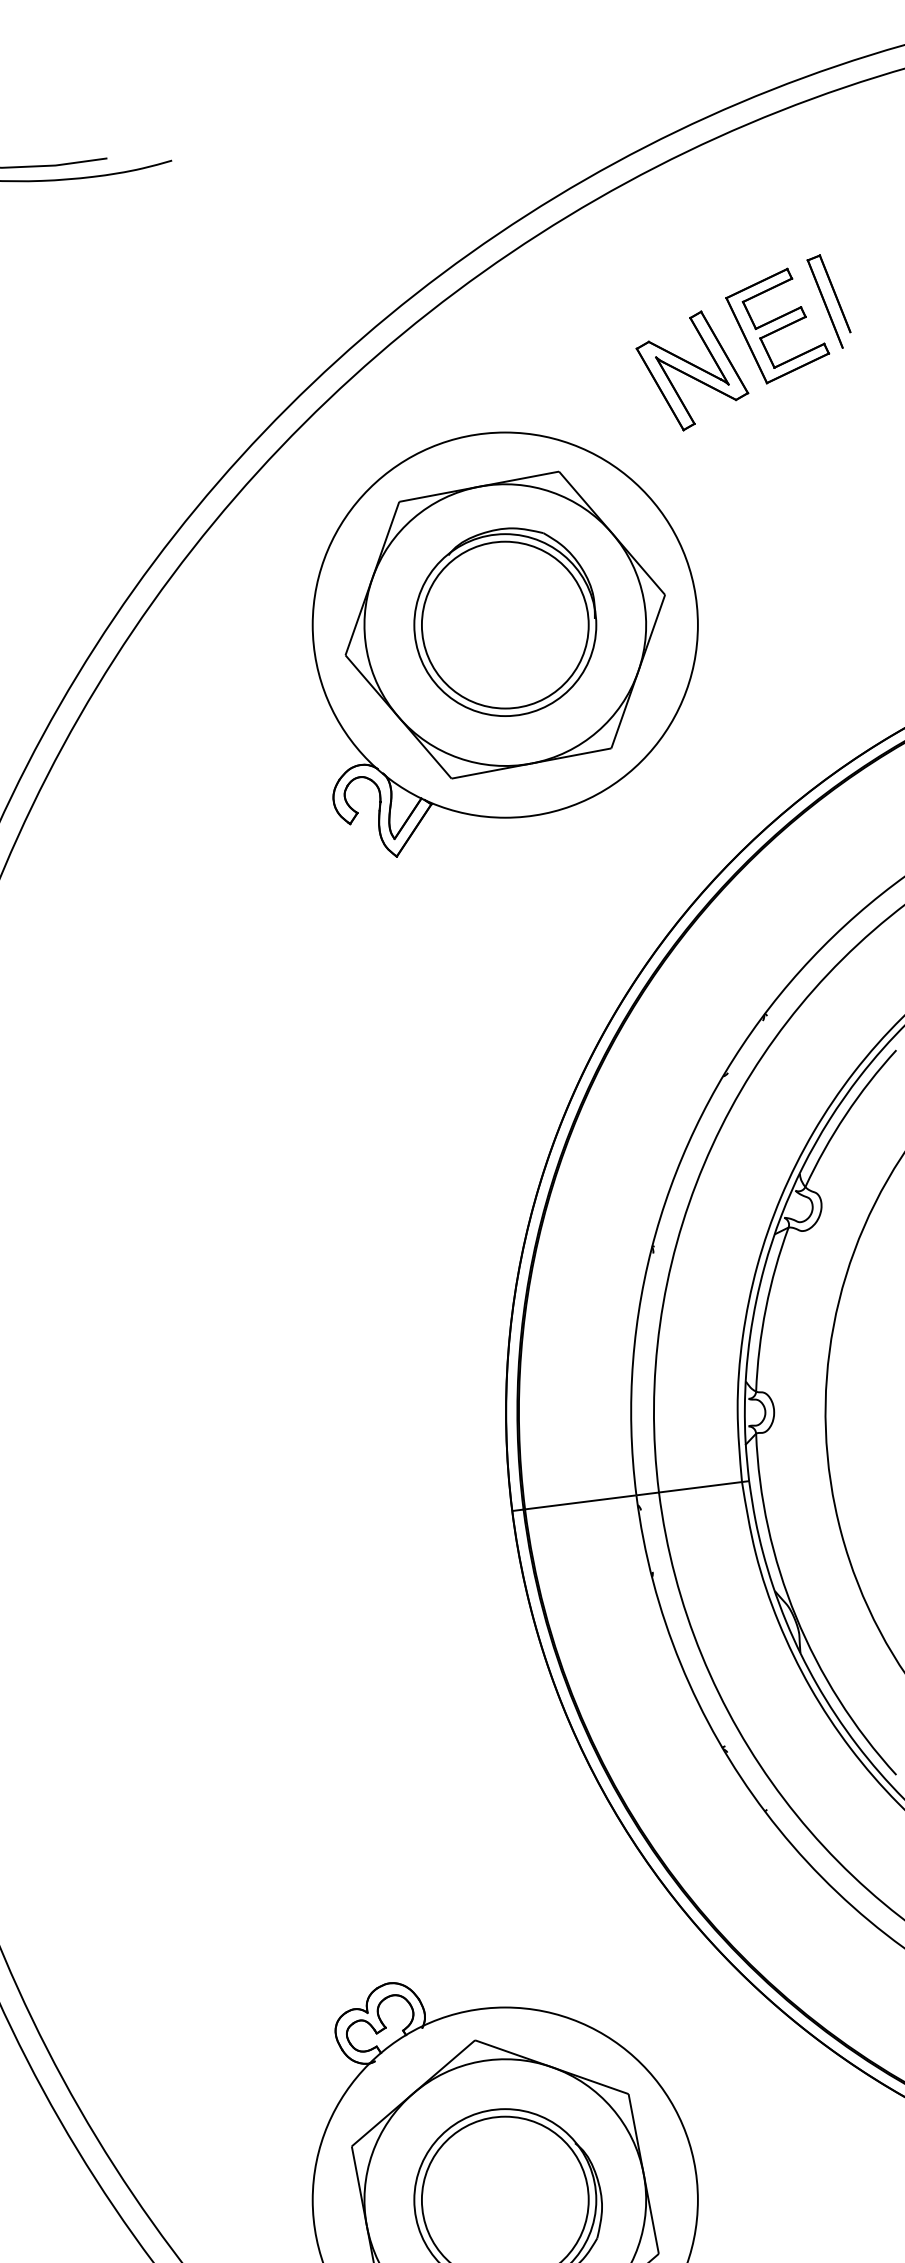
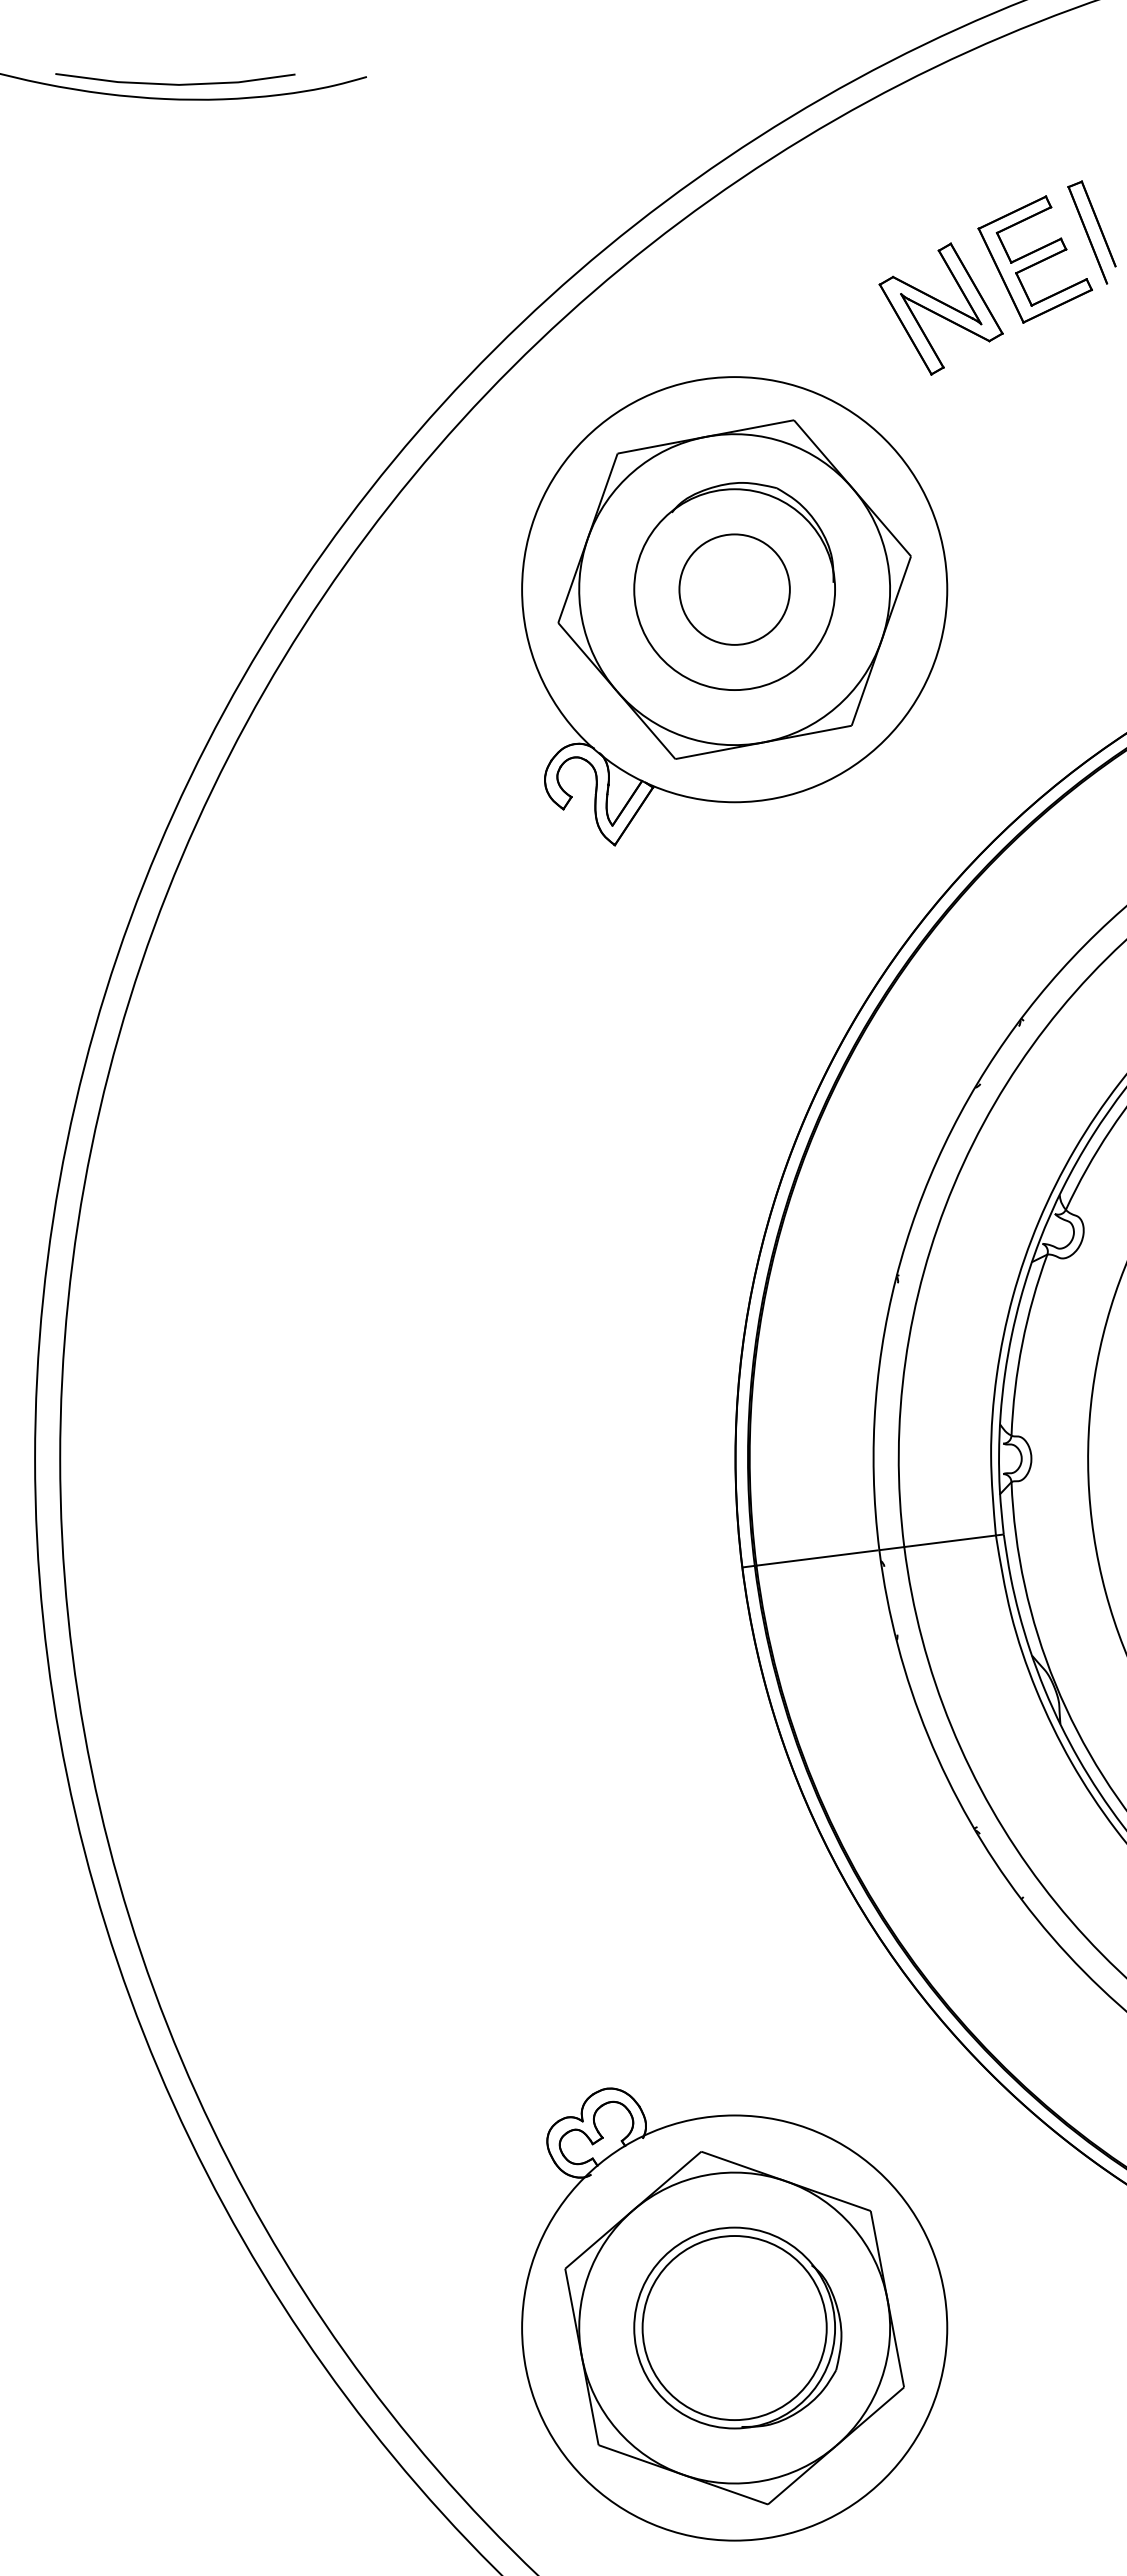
circle: (505, 624) -> (734, 589), size x0.6

